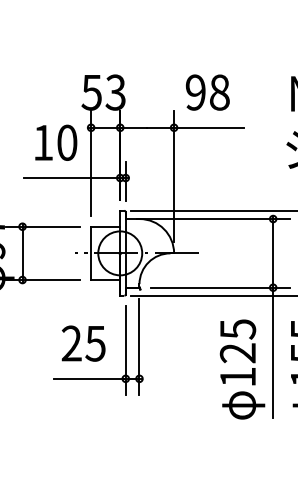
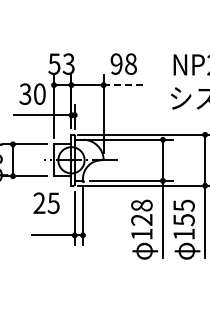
line: (208, 128) -> (124, 85), solid -> dashed
text: (43, 141) -> (25, 93), 10 -> 30
text: (237, 328) -> (141, 205), 125 -> 128
text: (83, 344) -> (46, 203), moved

